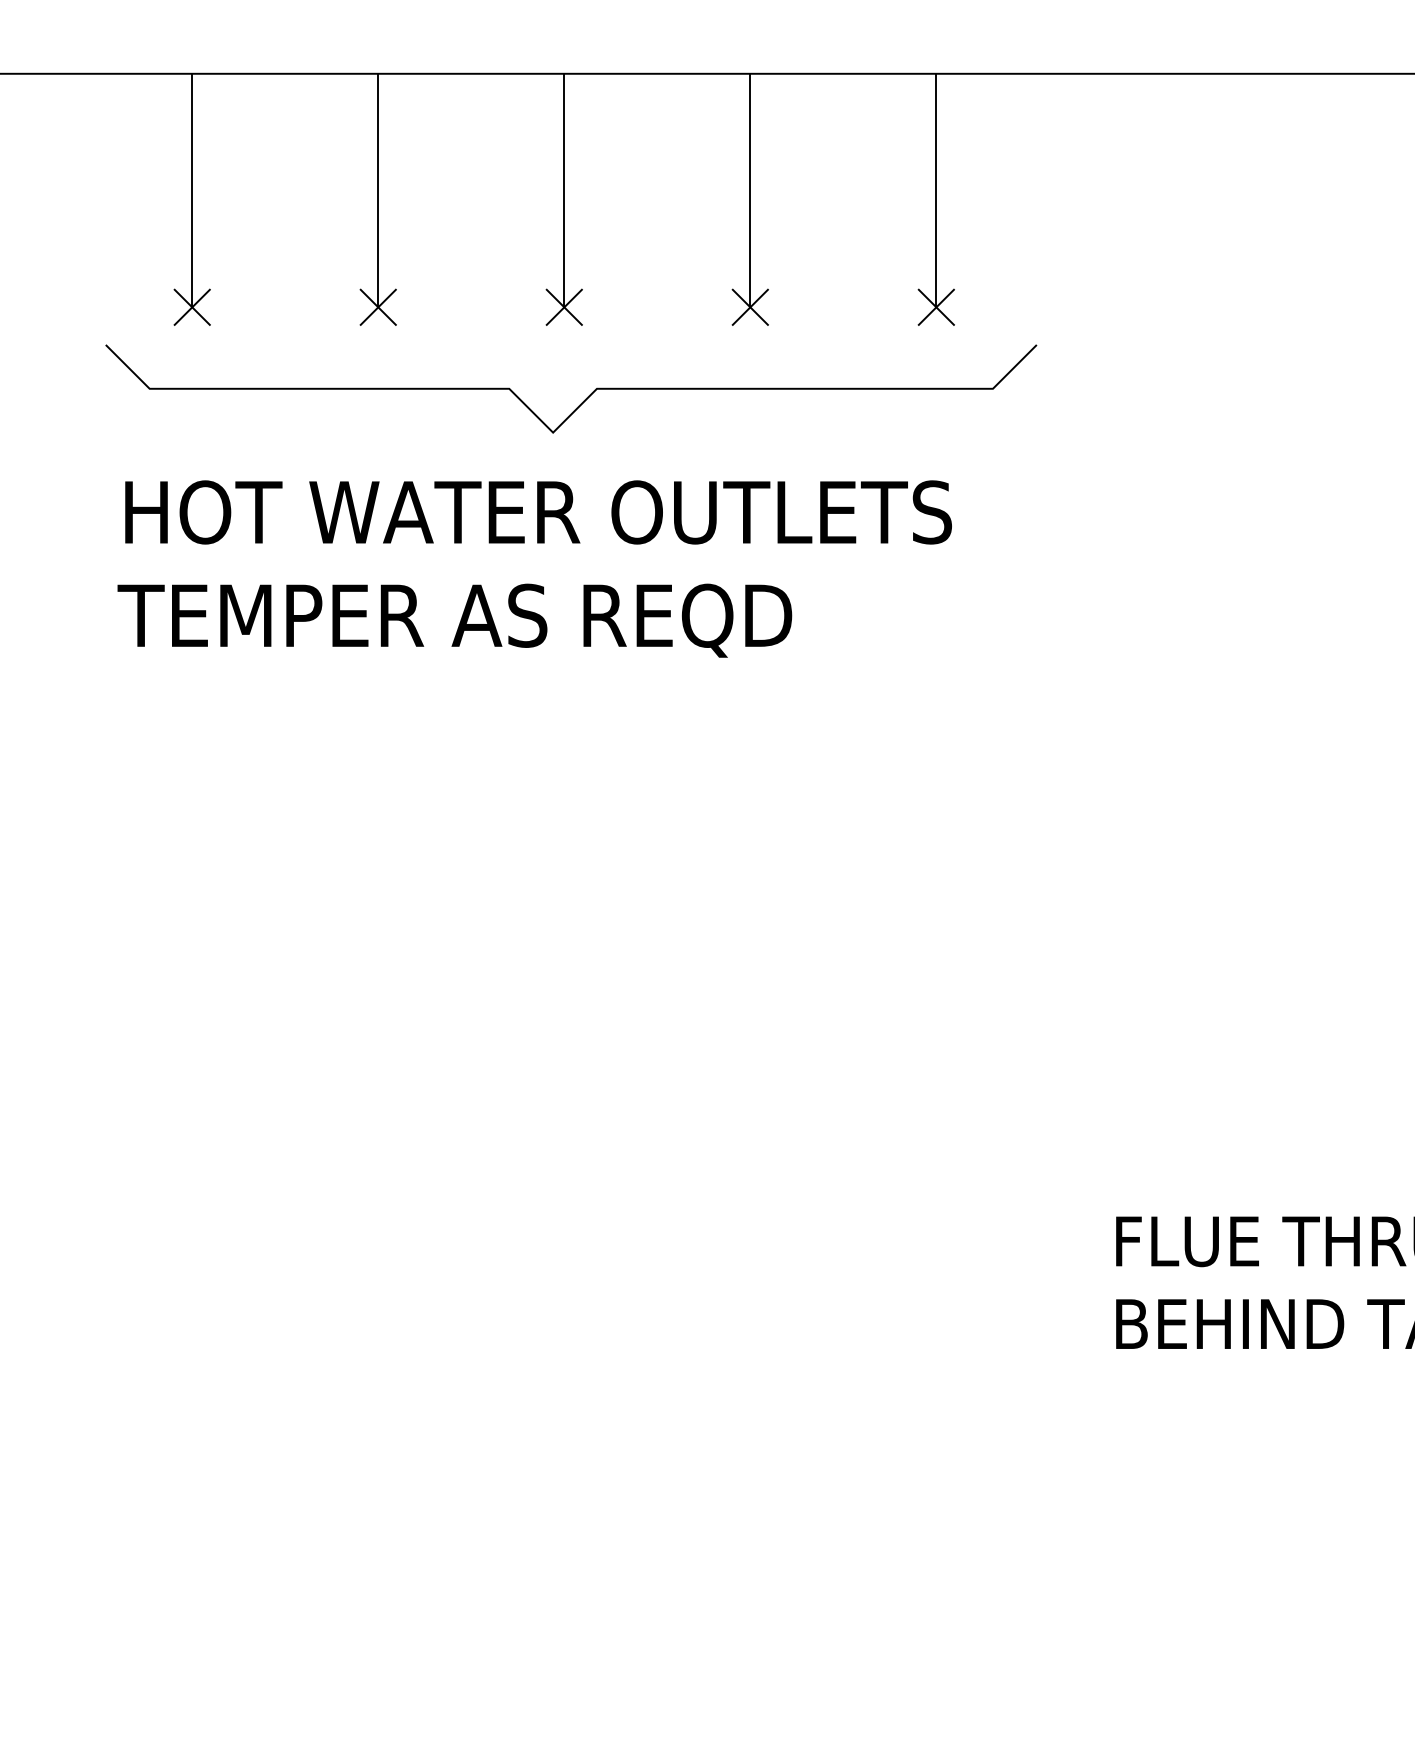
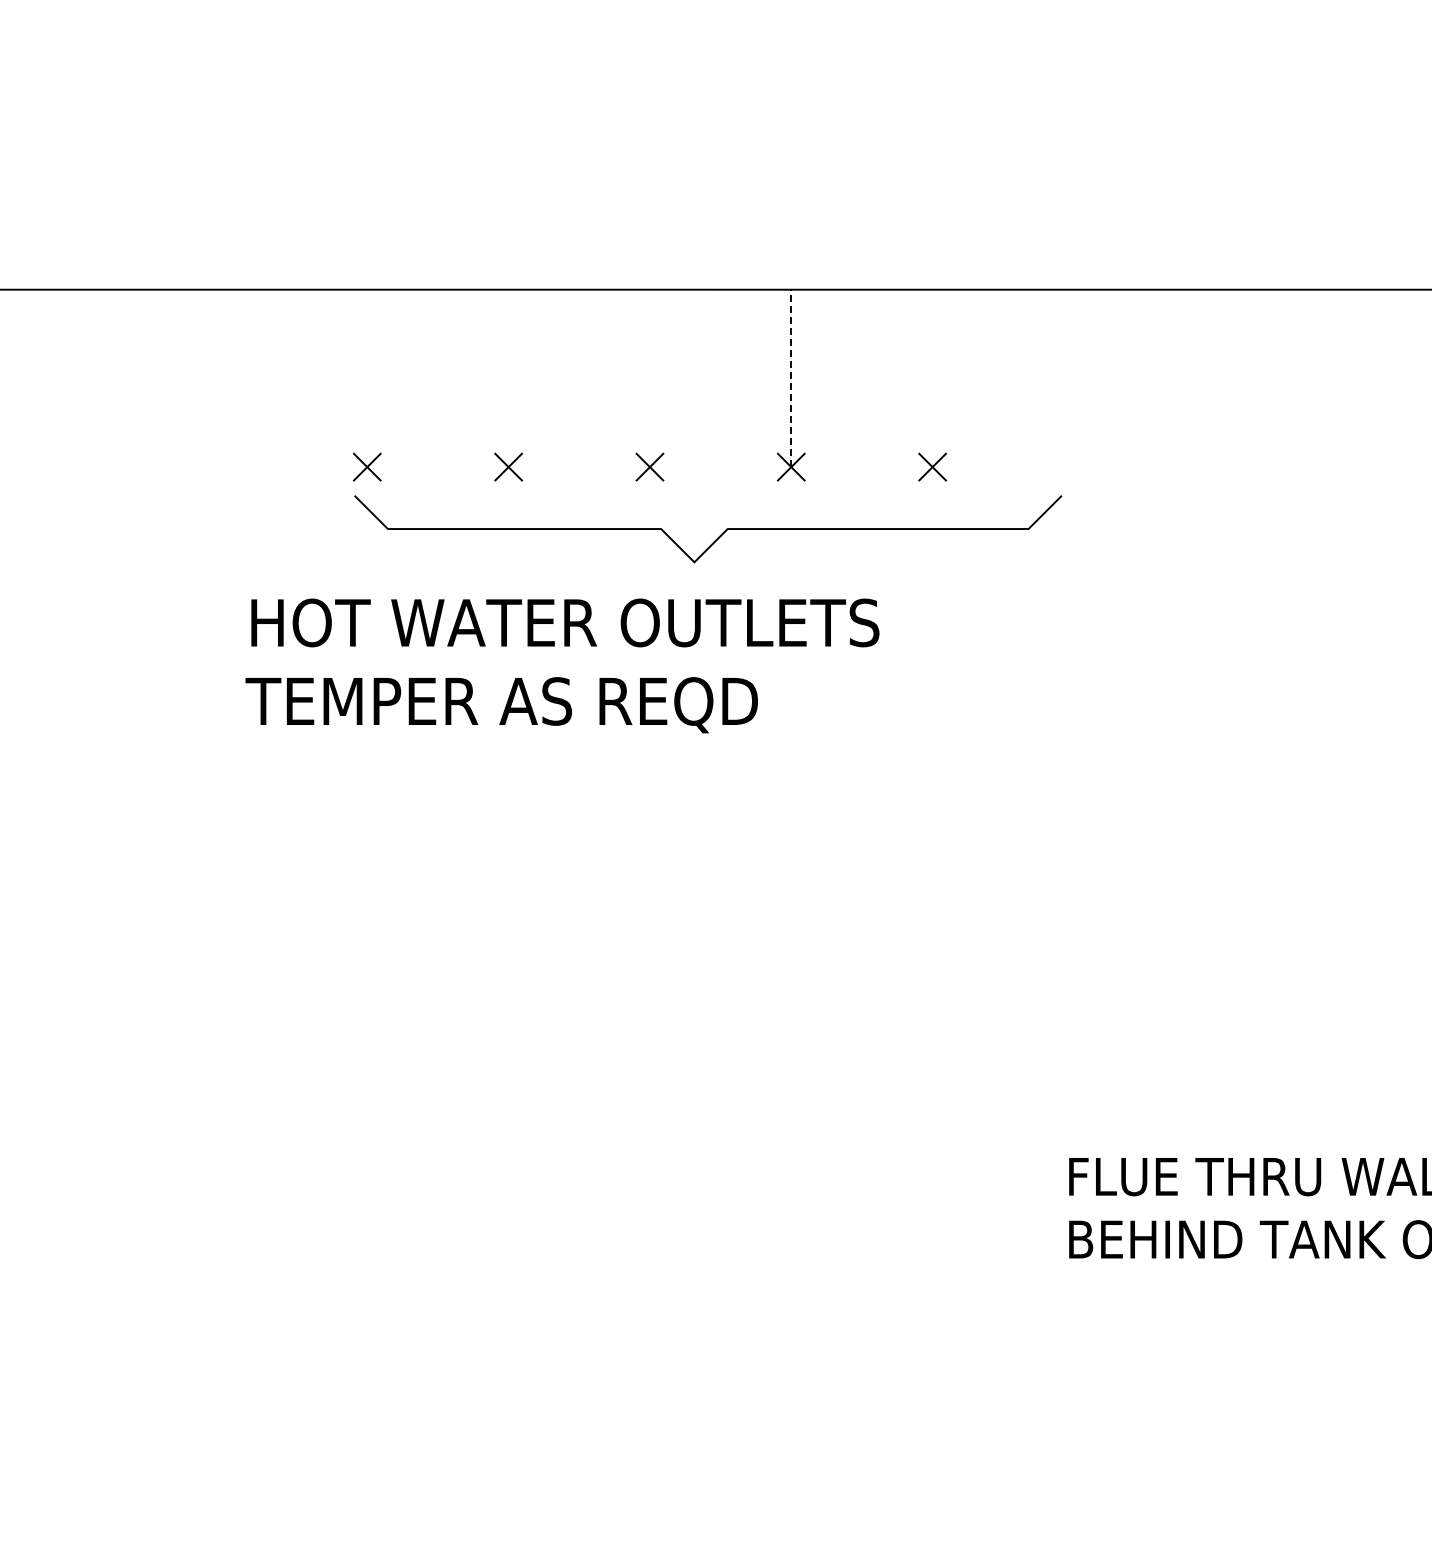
line: (192, 190) -> (367, 378), removed
line: (378, 190) -> (508, 378), removed
line: (563, 190) -> (649, 378), removed
line: (750, 190) -> (791, 378), solid -> dashed
line: (936, 190) -> (932, 378), removed
curve: (583, 399) -> (717, 537), moved
text: (534, 568) -> (562, 665), moved

